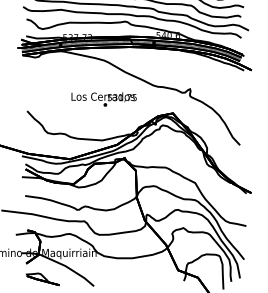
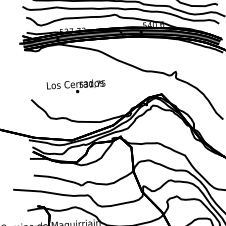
text: (103, 99) -> (75, 86), moved

